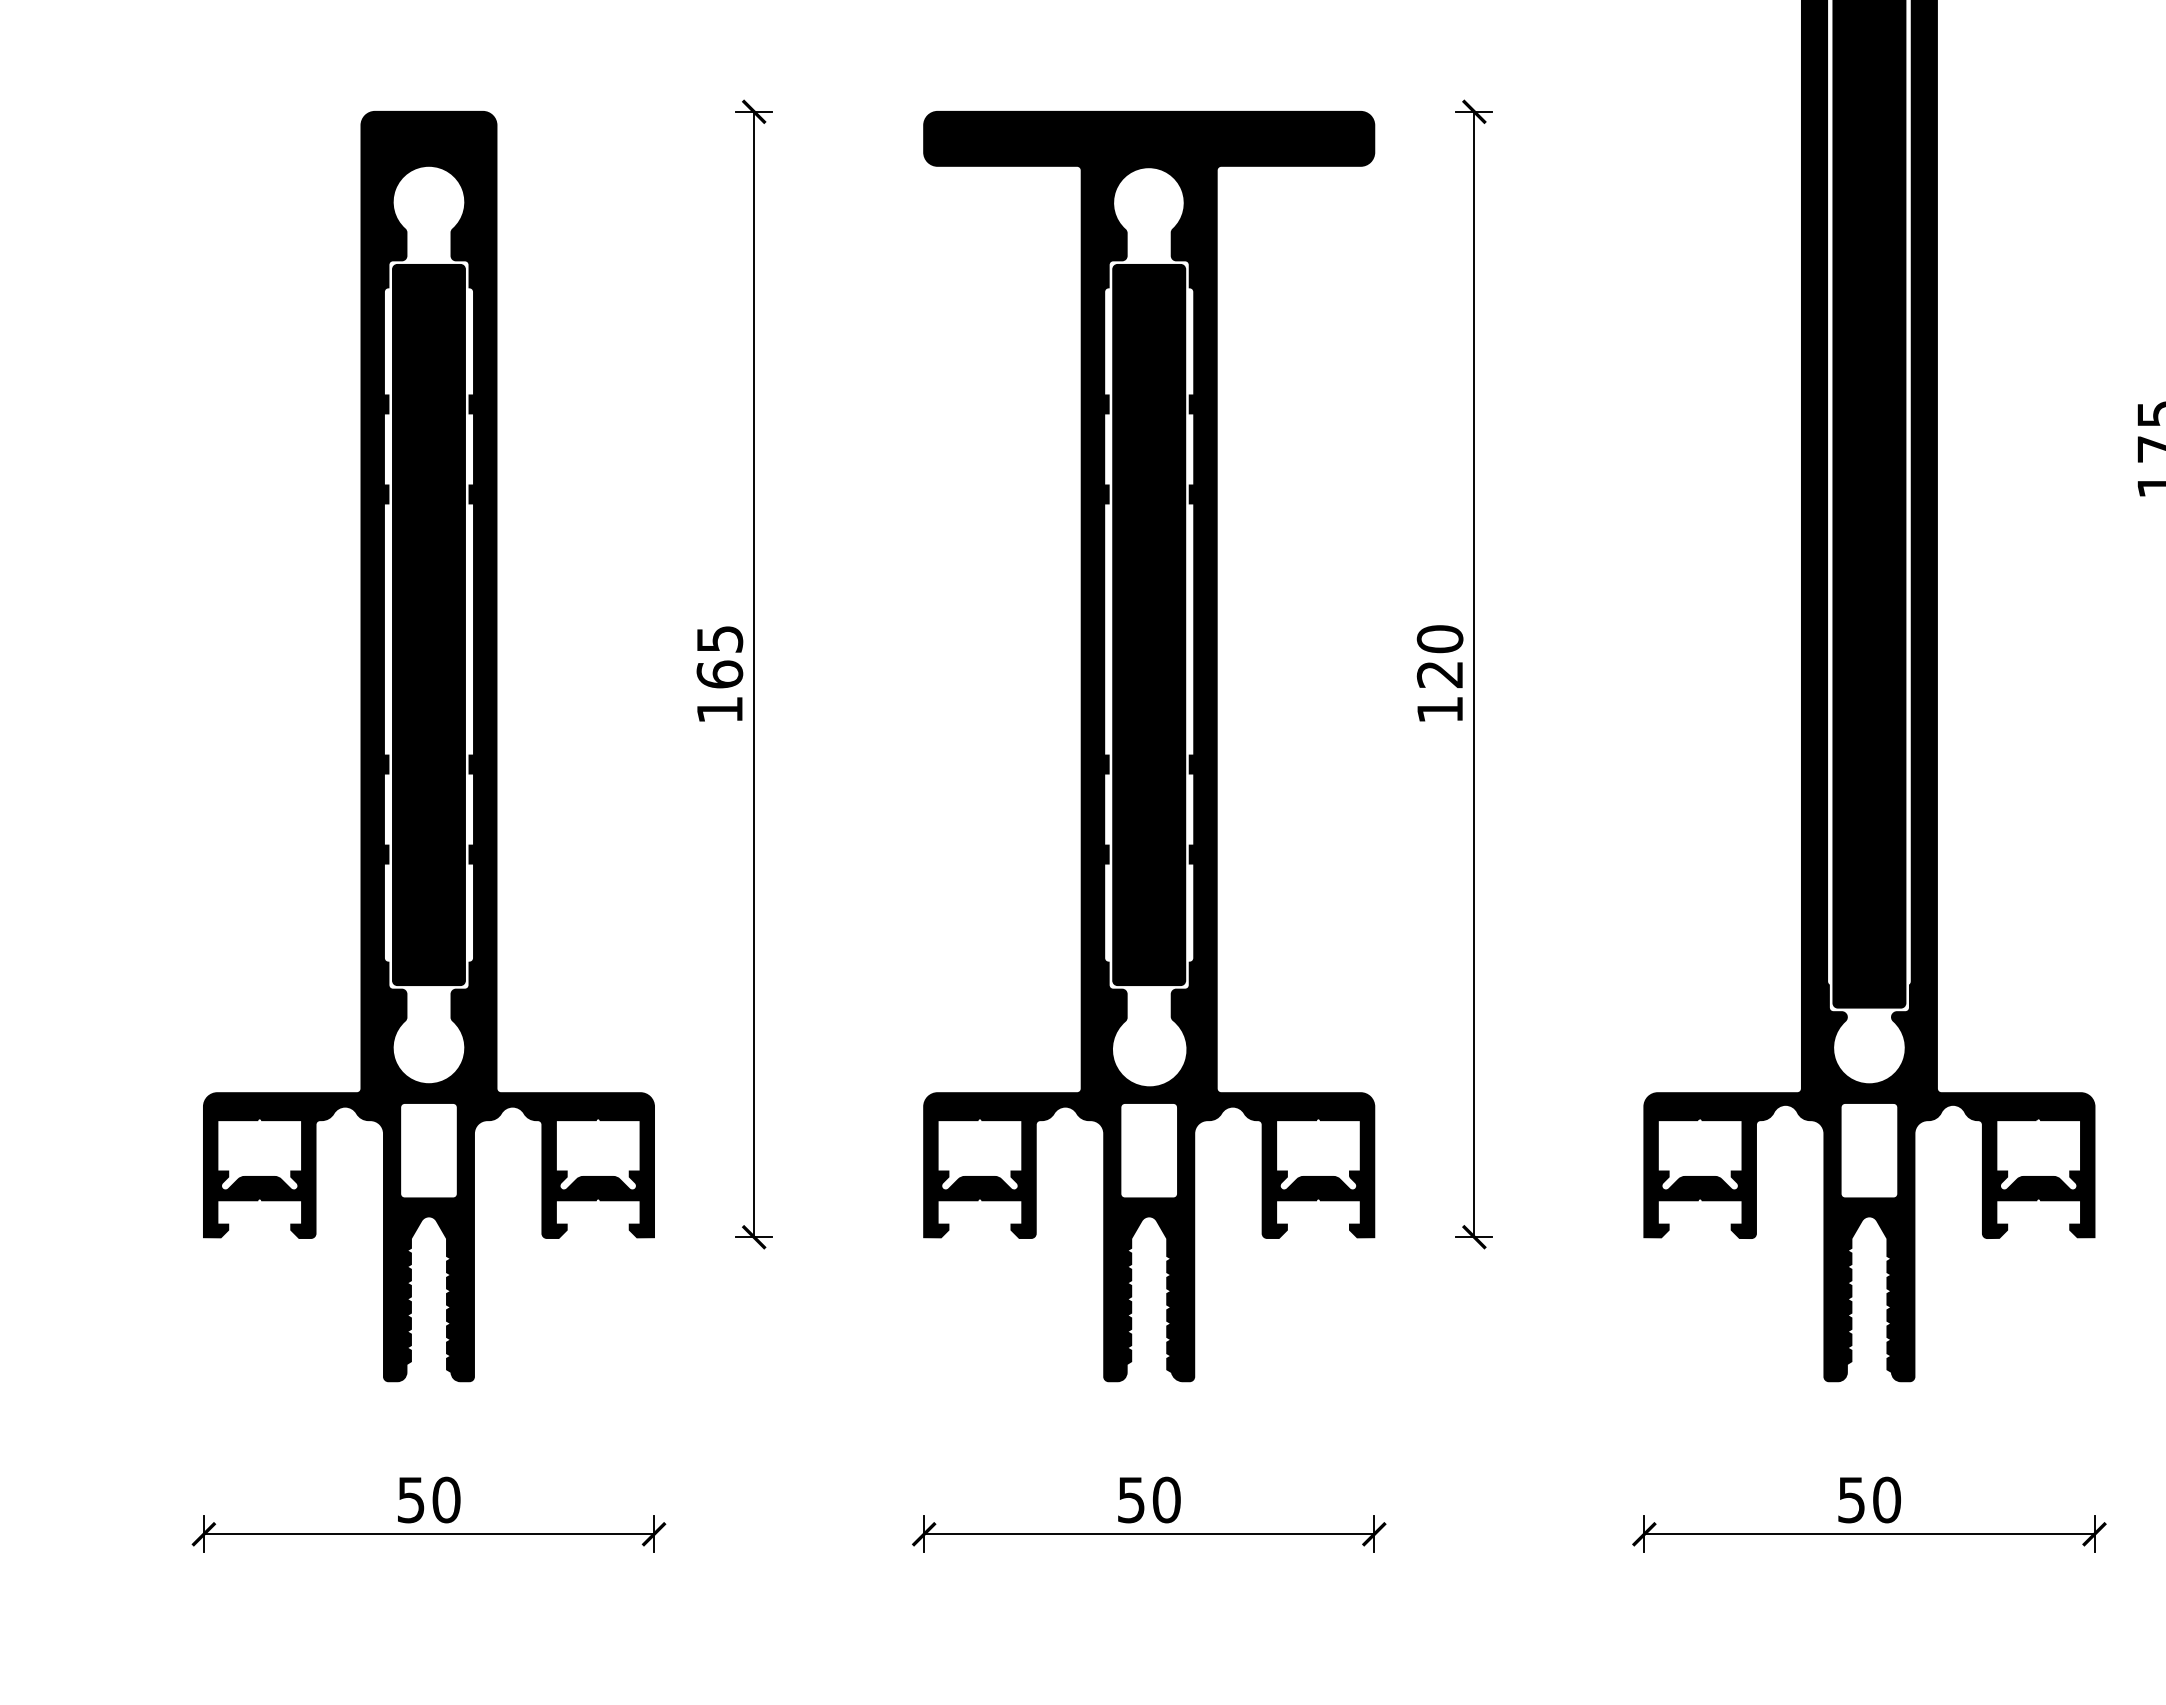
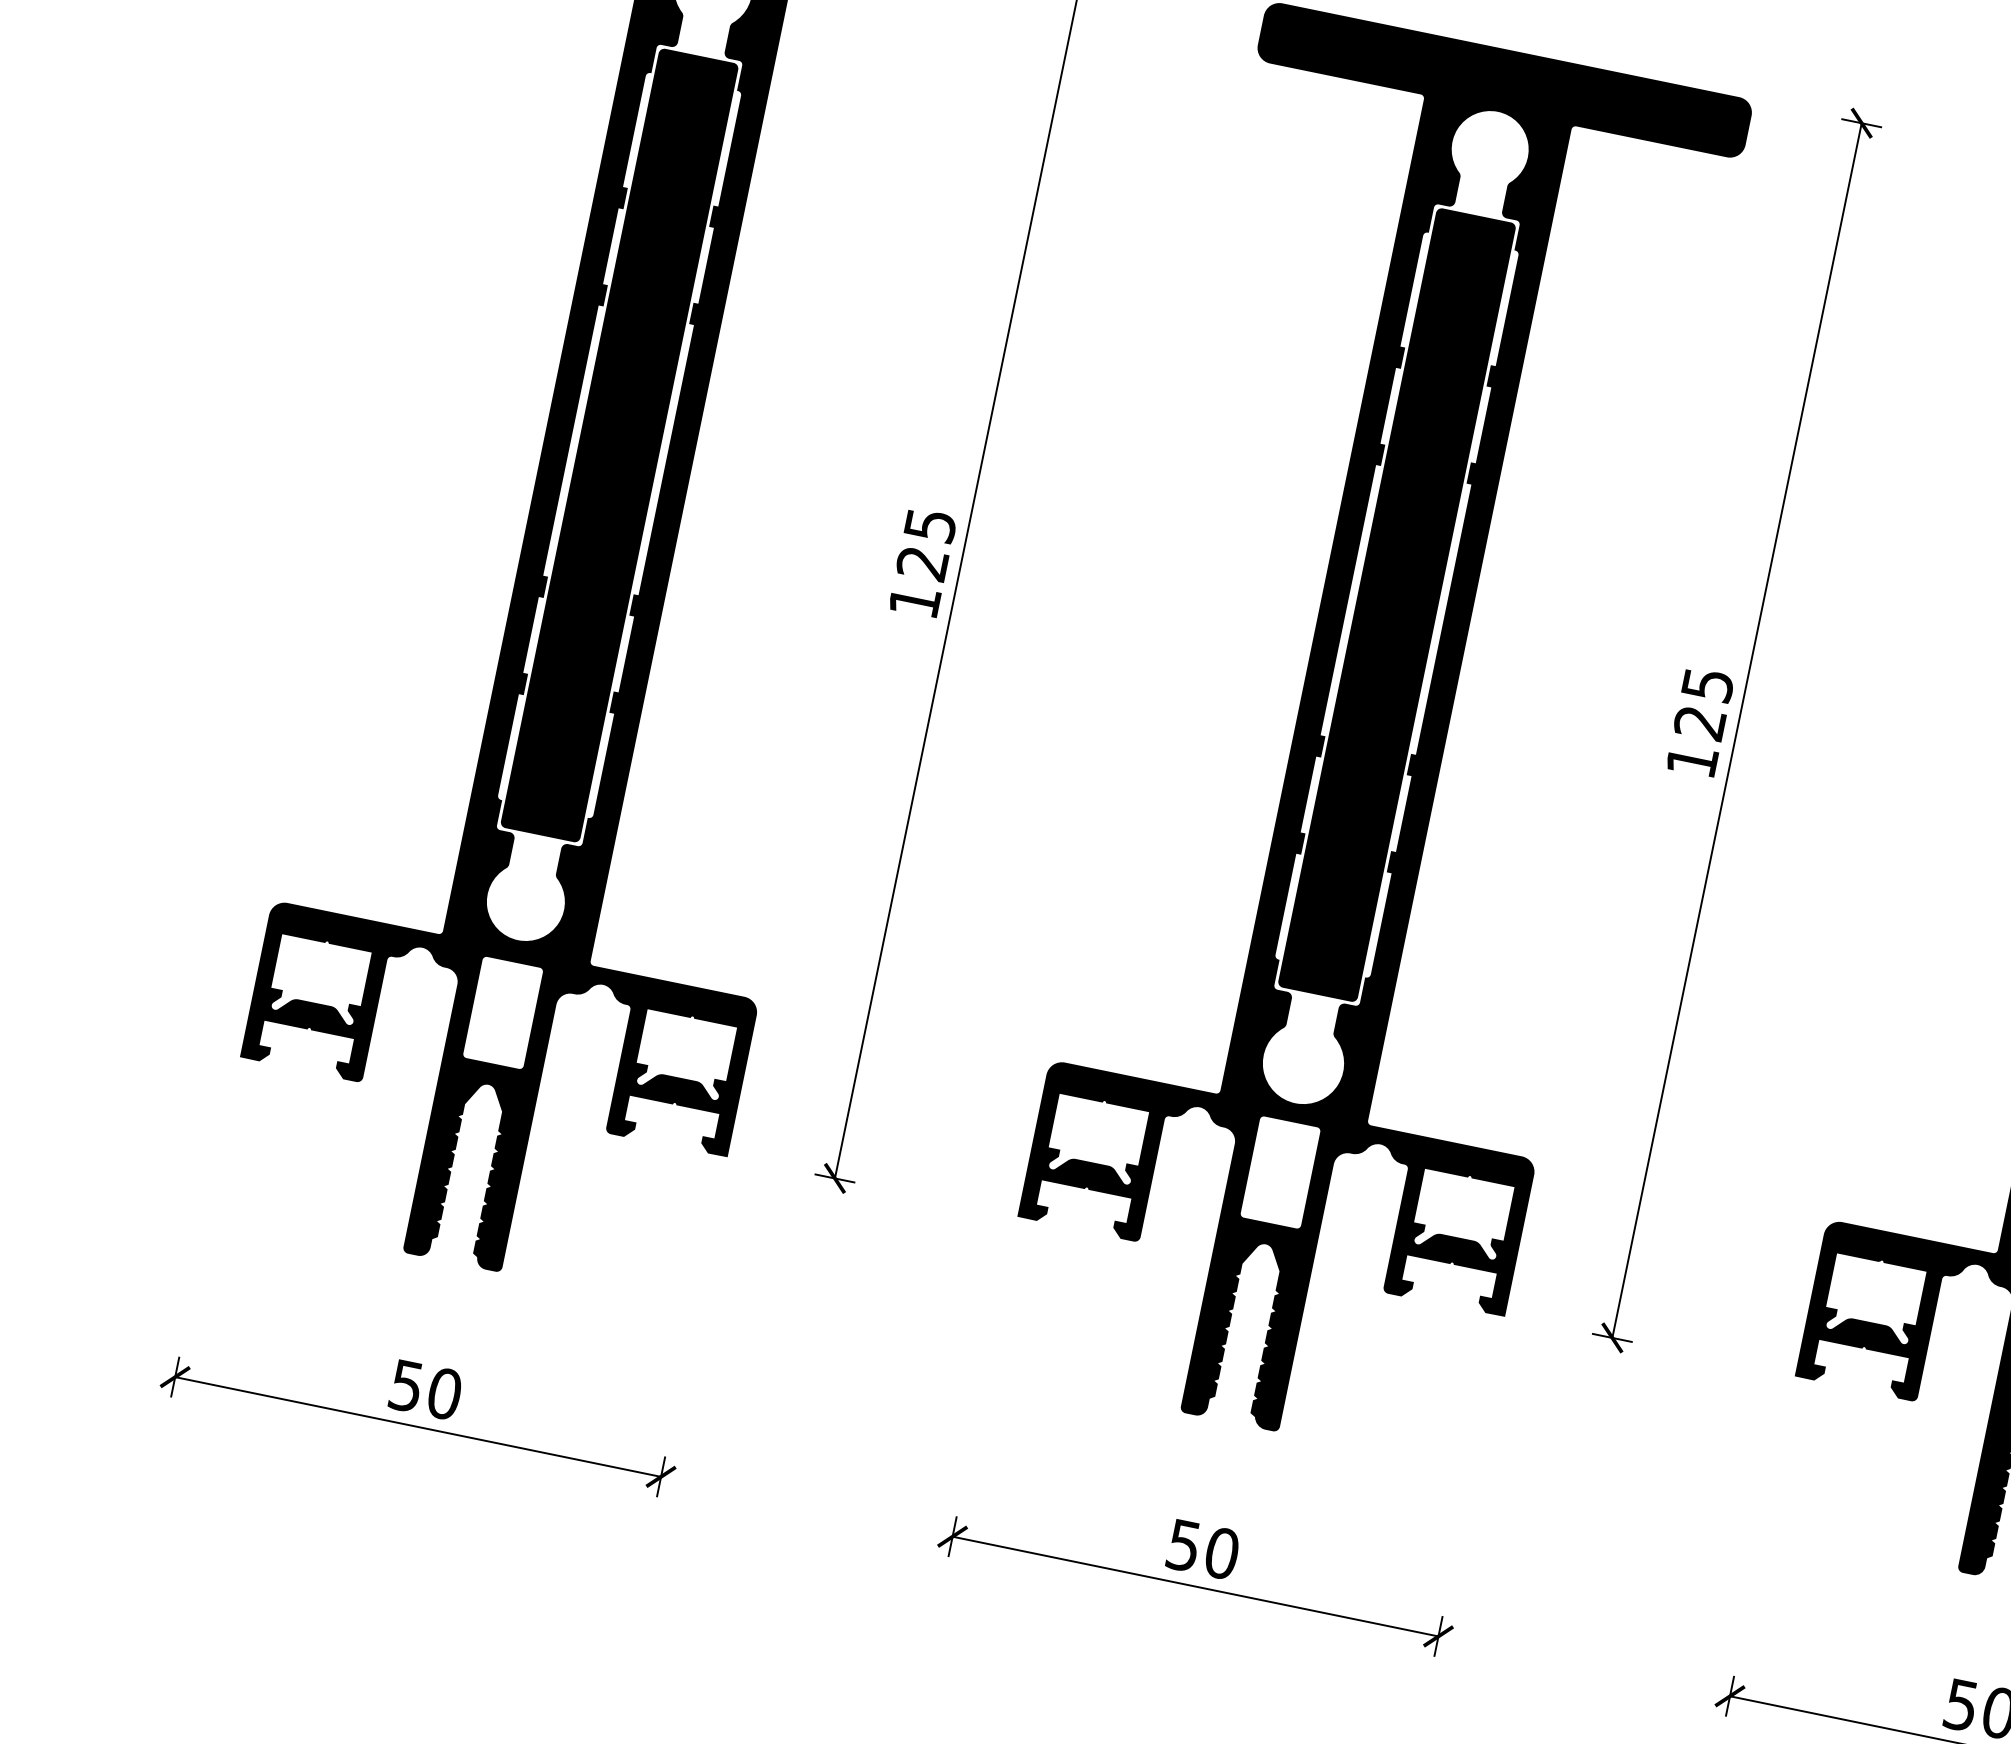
text: (1439, 639) -> (1707, 685), 120 -> 125
text: (719, 674) -> (922, 563), 165 -> 125

